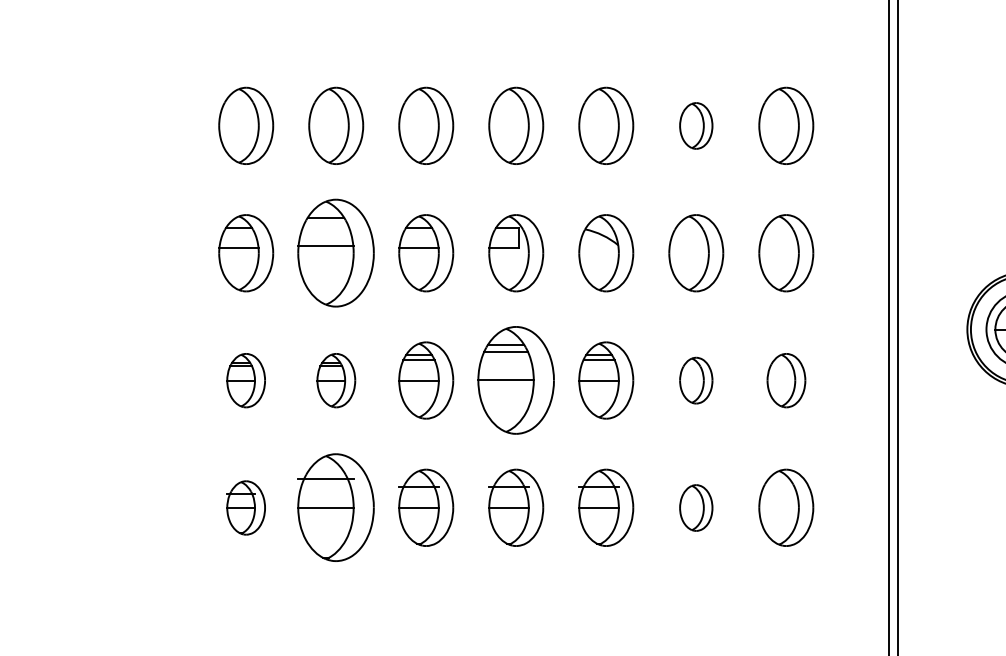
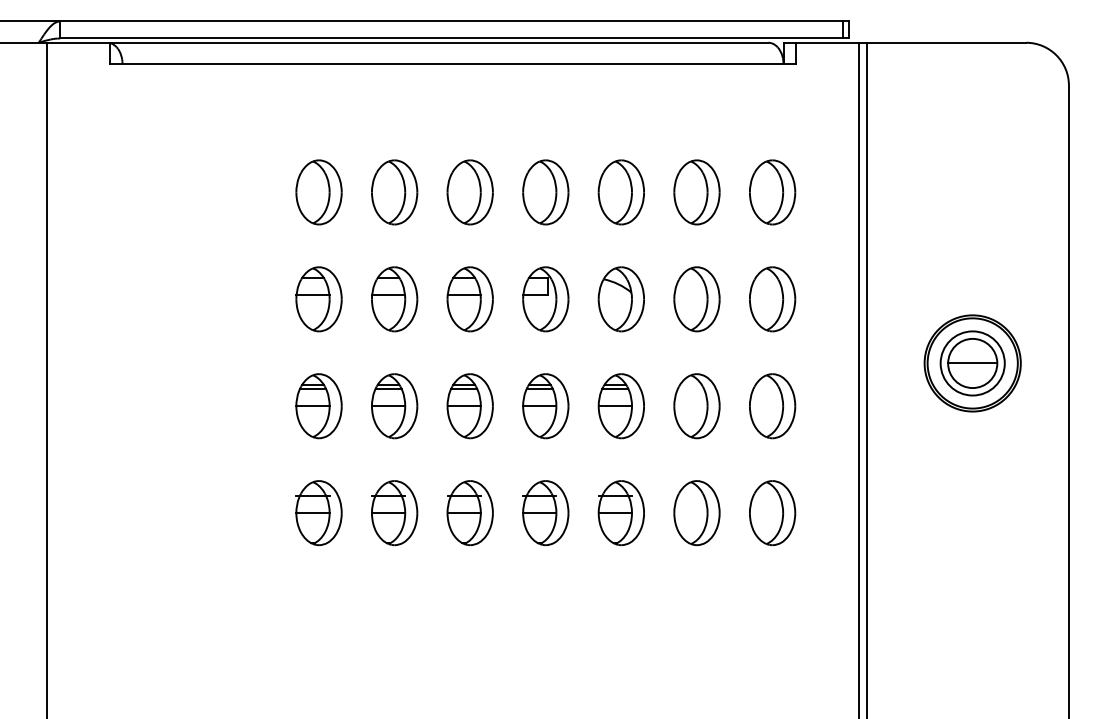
part: (695, 126) -> (696, 192), size x1.67
part: (336, 253) -> (394, 299), size x0.71
part: (245, 380) -> (318, 406), size x1.43
part: (336, 380) -> (394, 406), size x1.43
part: (515, 380) -> (545, 406), size x0.71
part: (695, 380) -> (696, 406), size x1.67
part: (786, 380) -> (772, 406), size x1.43
part: (245, 508) -> (318, 513), size x1.43
part: (336, 508) -> (394, 513), size x0.71
part: (695, 508) -> (696, 513), size x1.67

